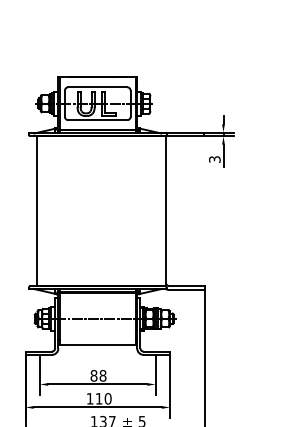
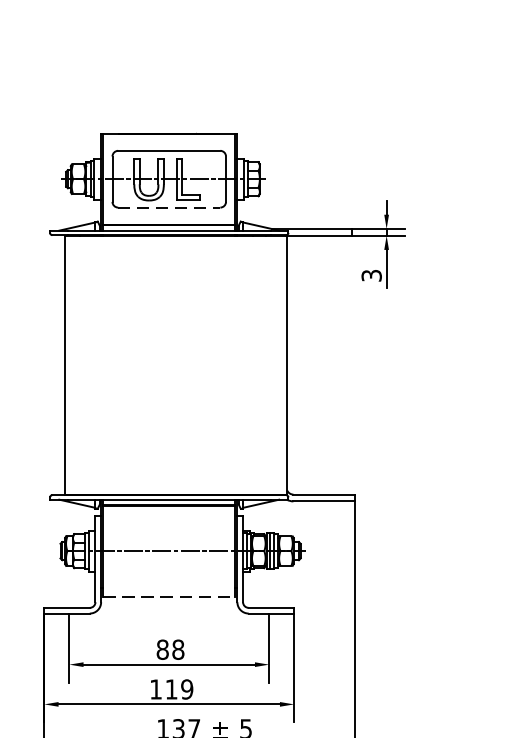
line: (97, 120) -> (168, 208), solid -> dashed
line: (98, 345) -> (170, 597), solid -> dashed
text: (107, 398) -> (186, 688), 110 -> 119

